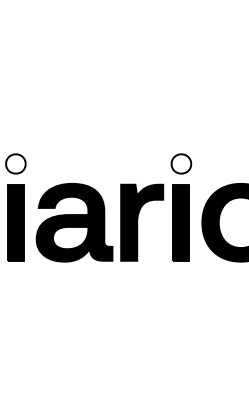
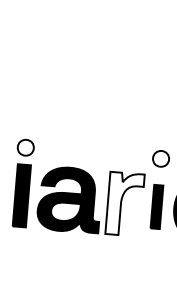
fill: (142, 222) -> (125, 204), removed
part: (180, 222) -> (156, 206), size x0.7

